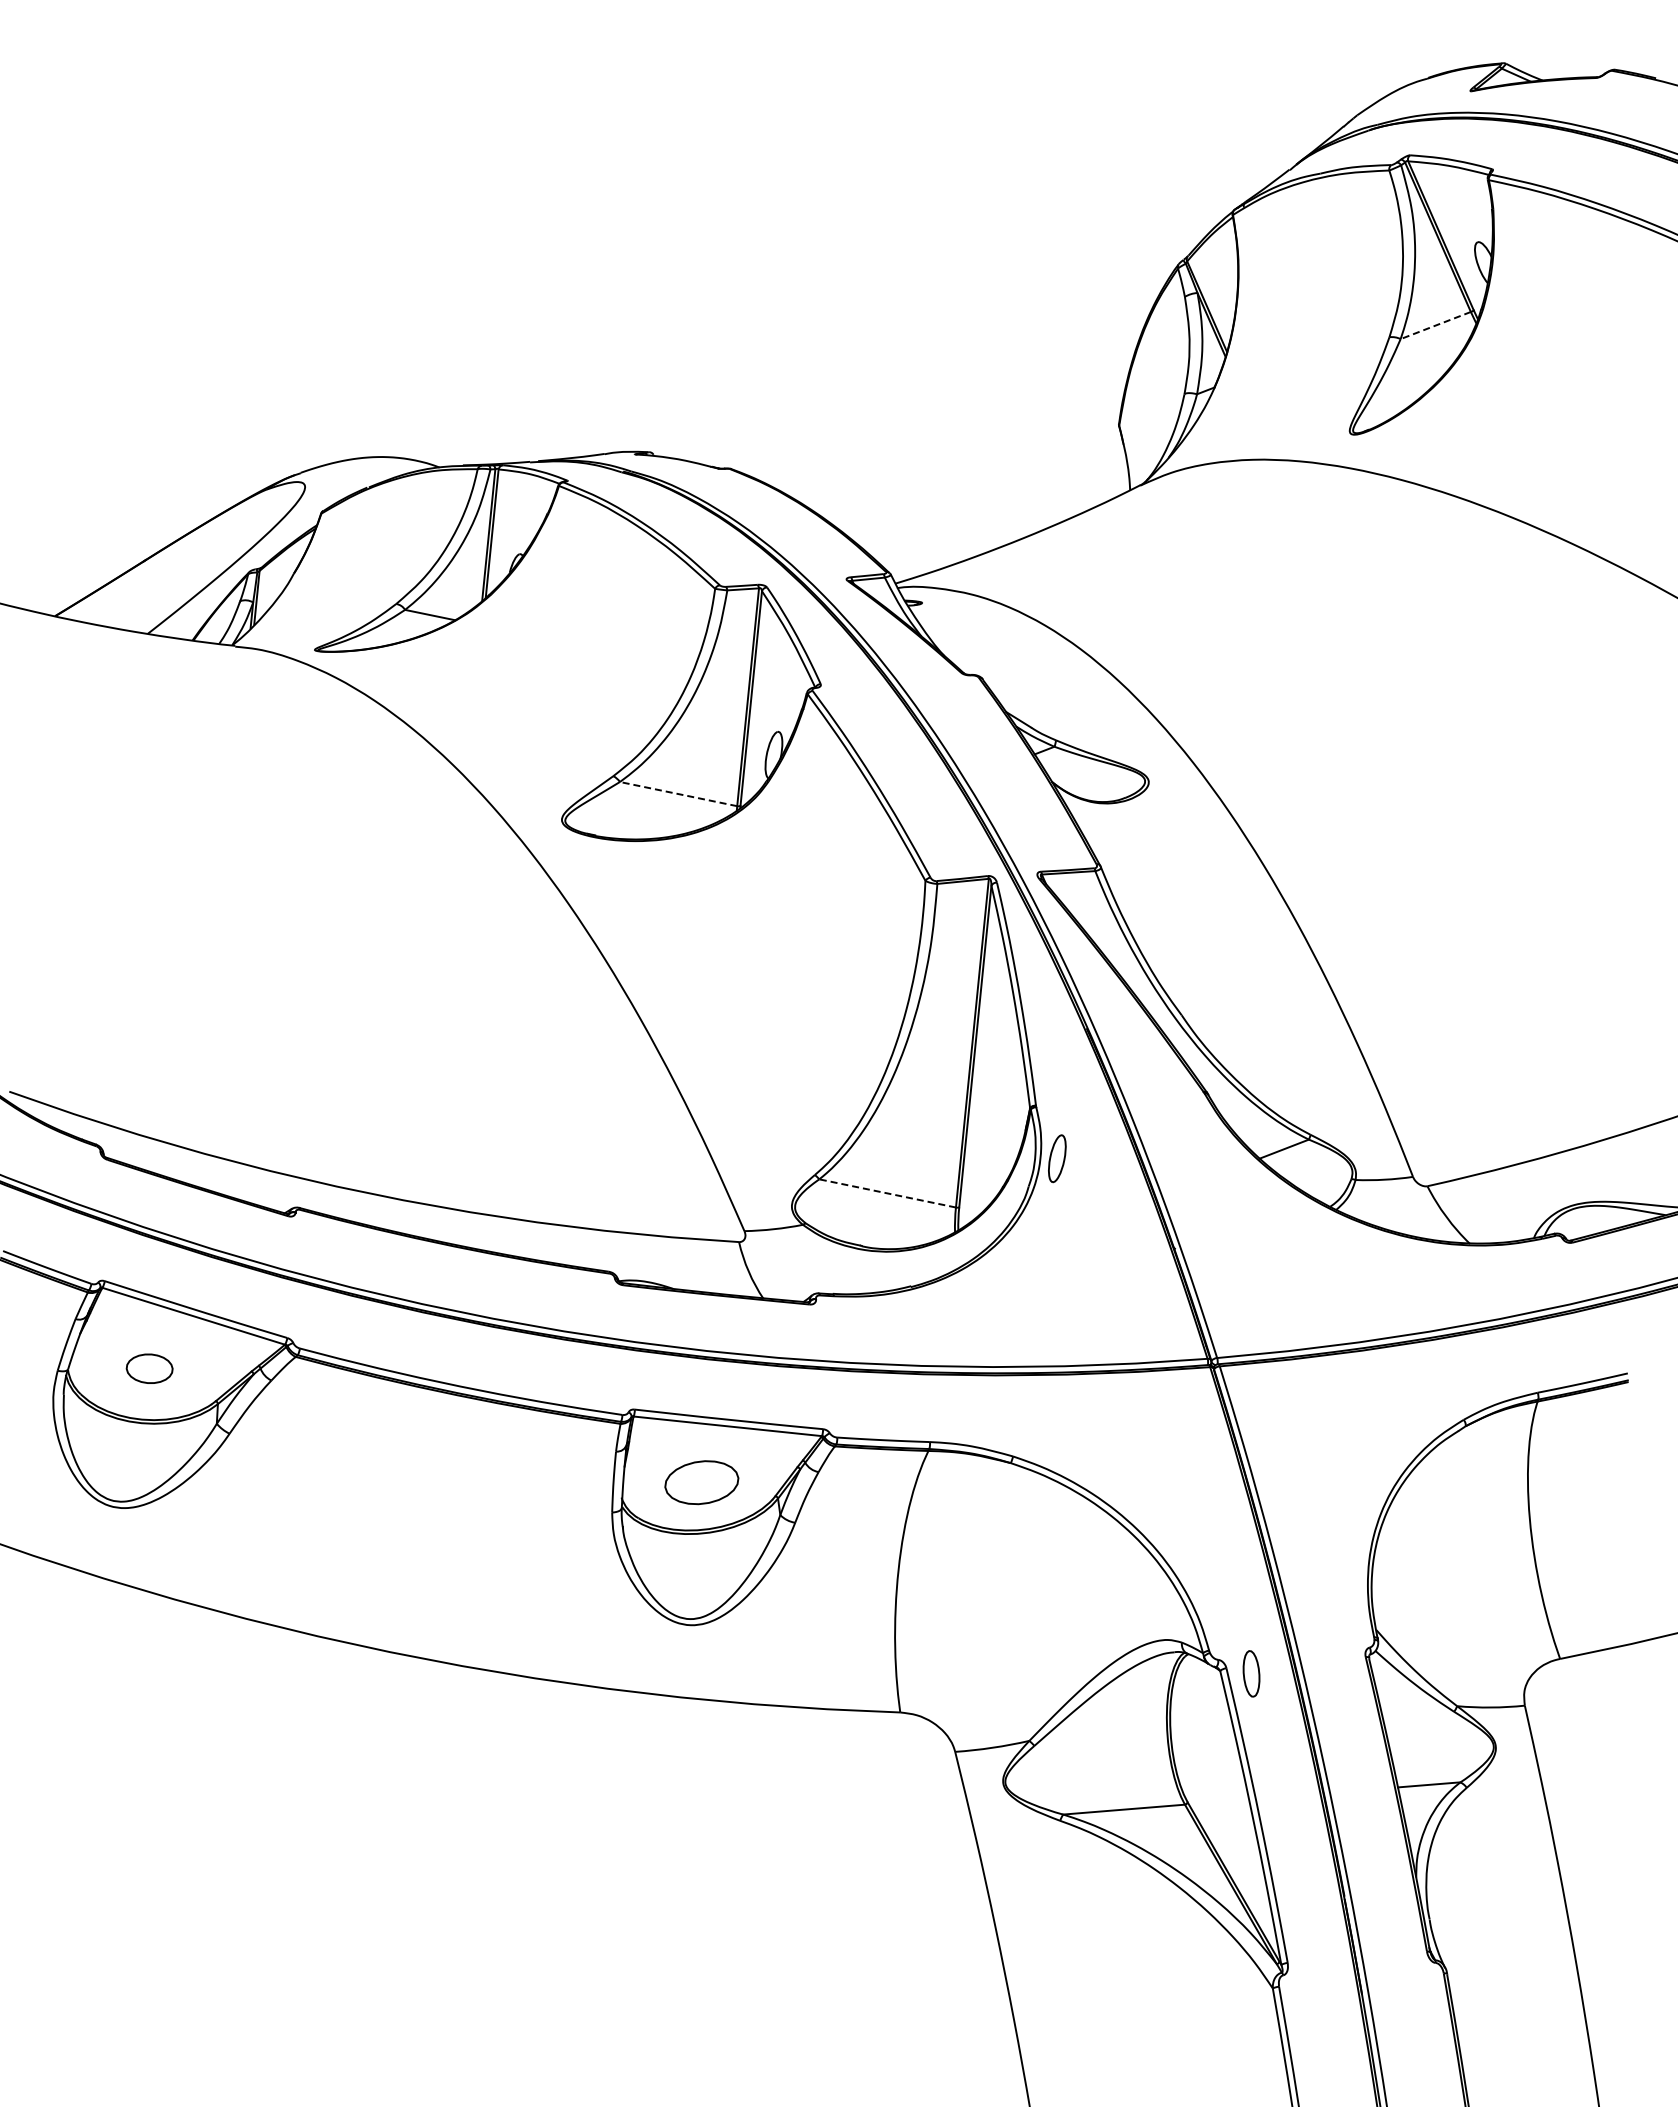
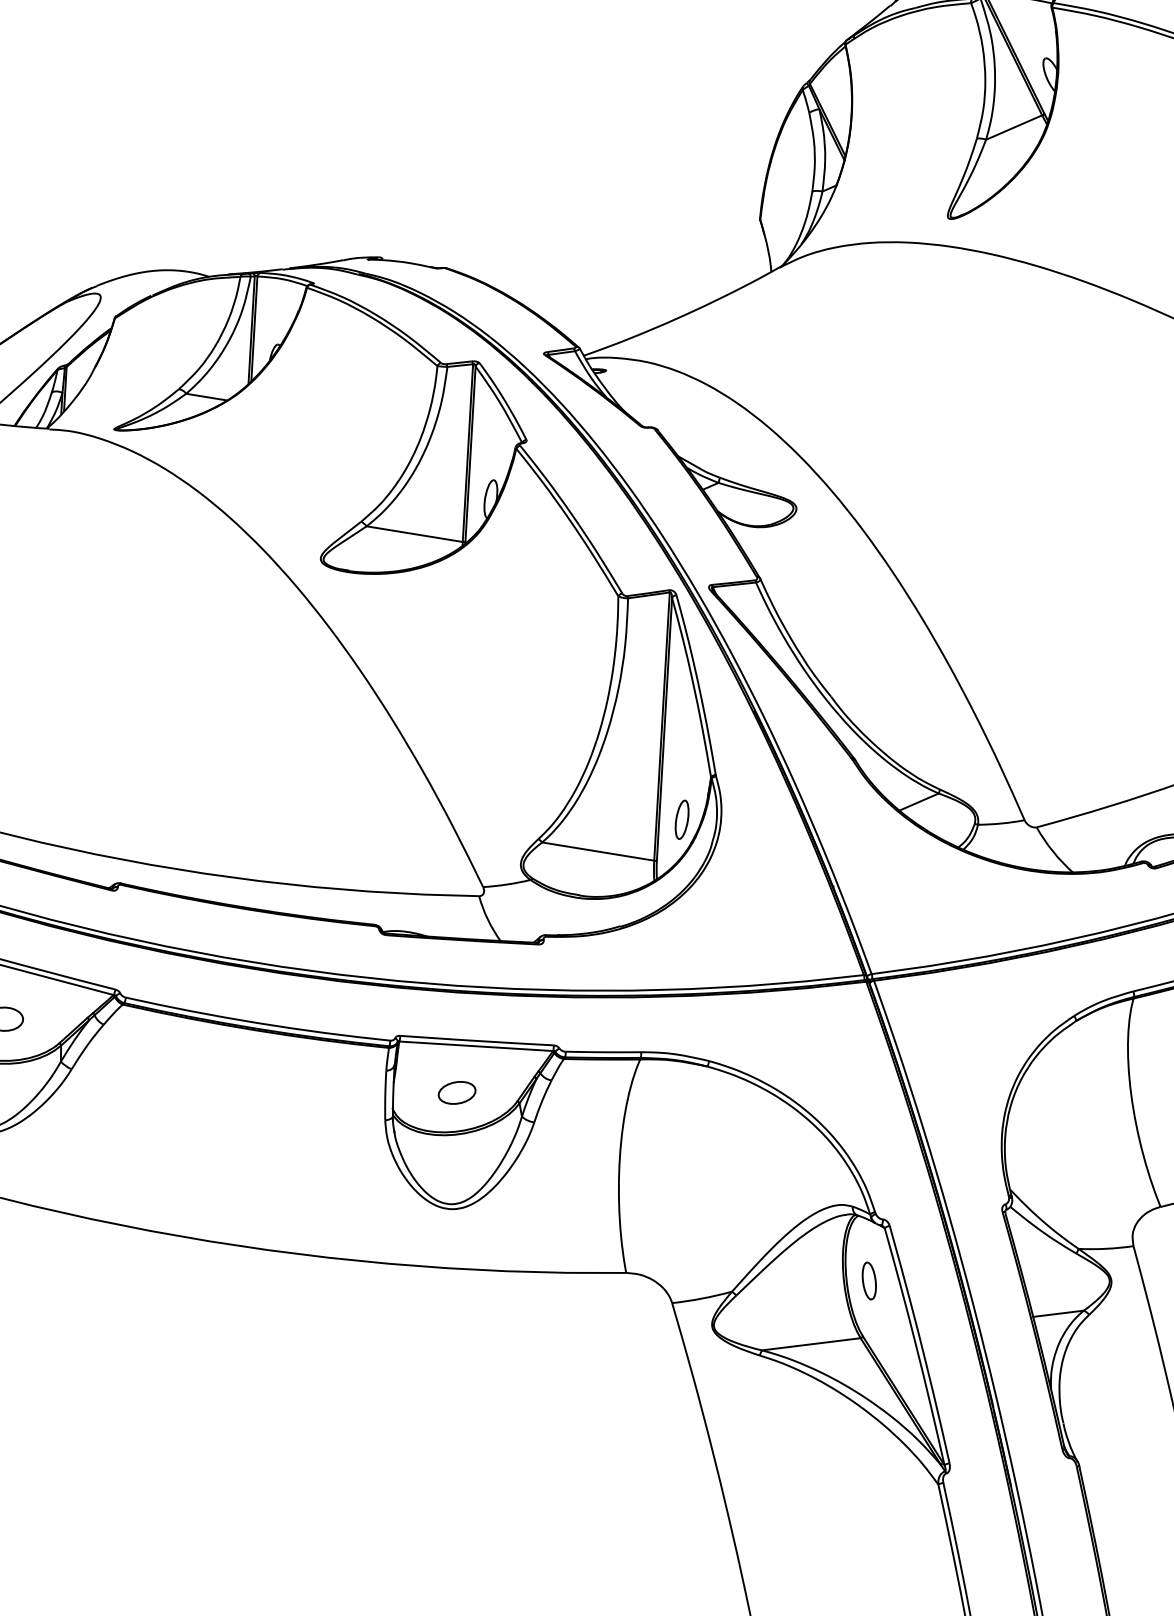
line: (1435, 325) -> (1013, 127), dashed -> solid
line: (678, 794) -> (414, 534), dashed -> solid
part: (1057, 1158) -> (682, 819), moved
line: (887, 1193) -> (598, 851), dashed -> solid
part: (701, 1482) -> (456, 1092), size x0.62
part: (1251, 1673) -> (869, 1280), moved

